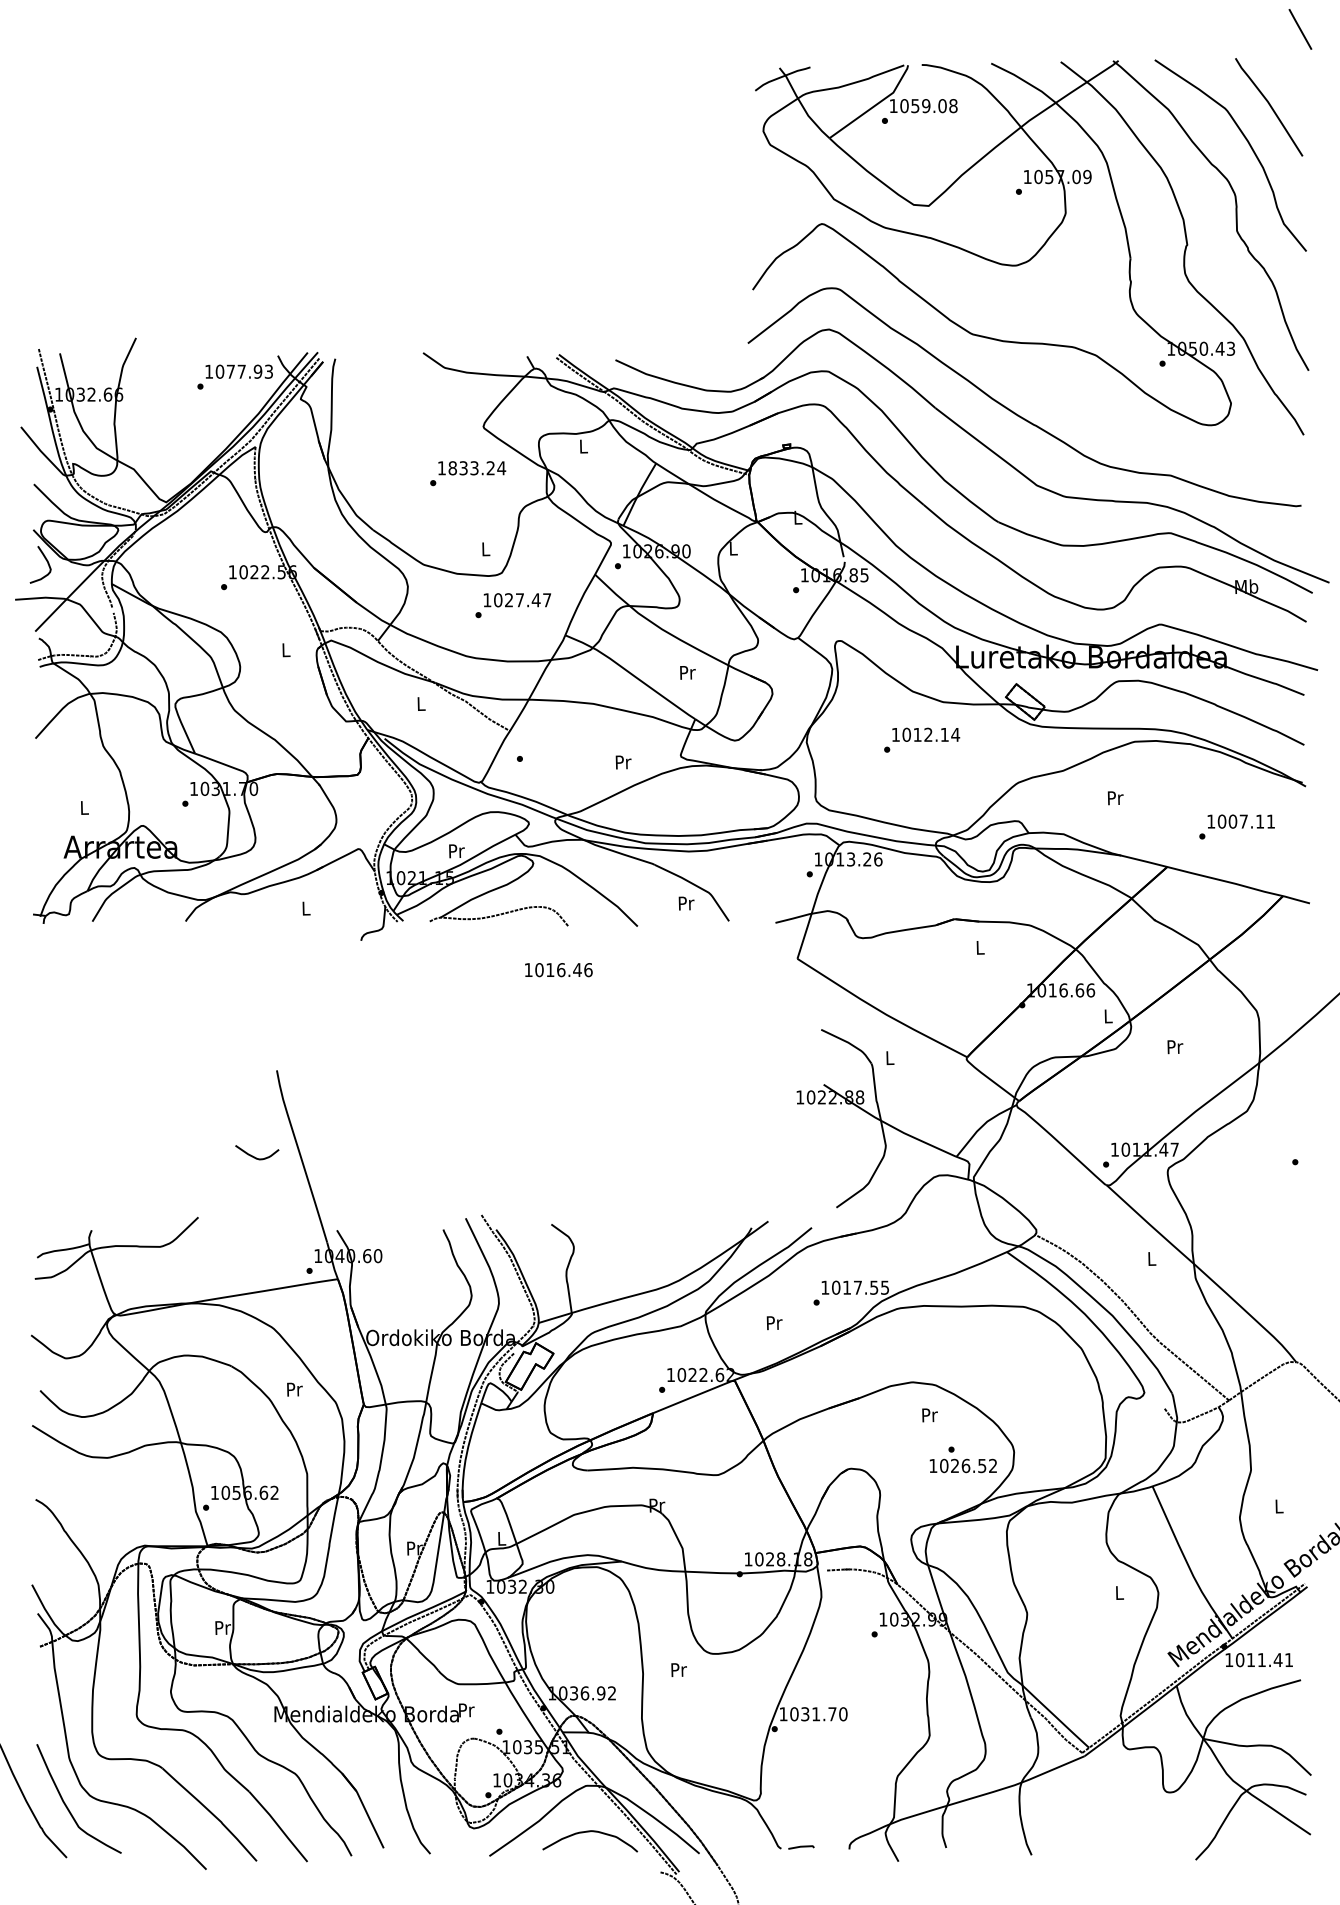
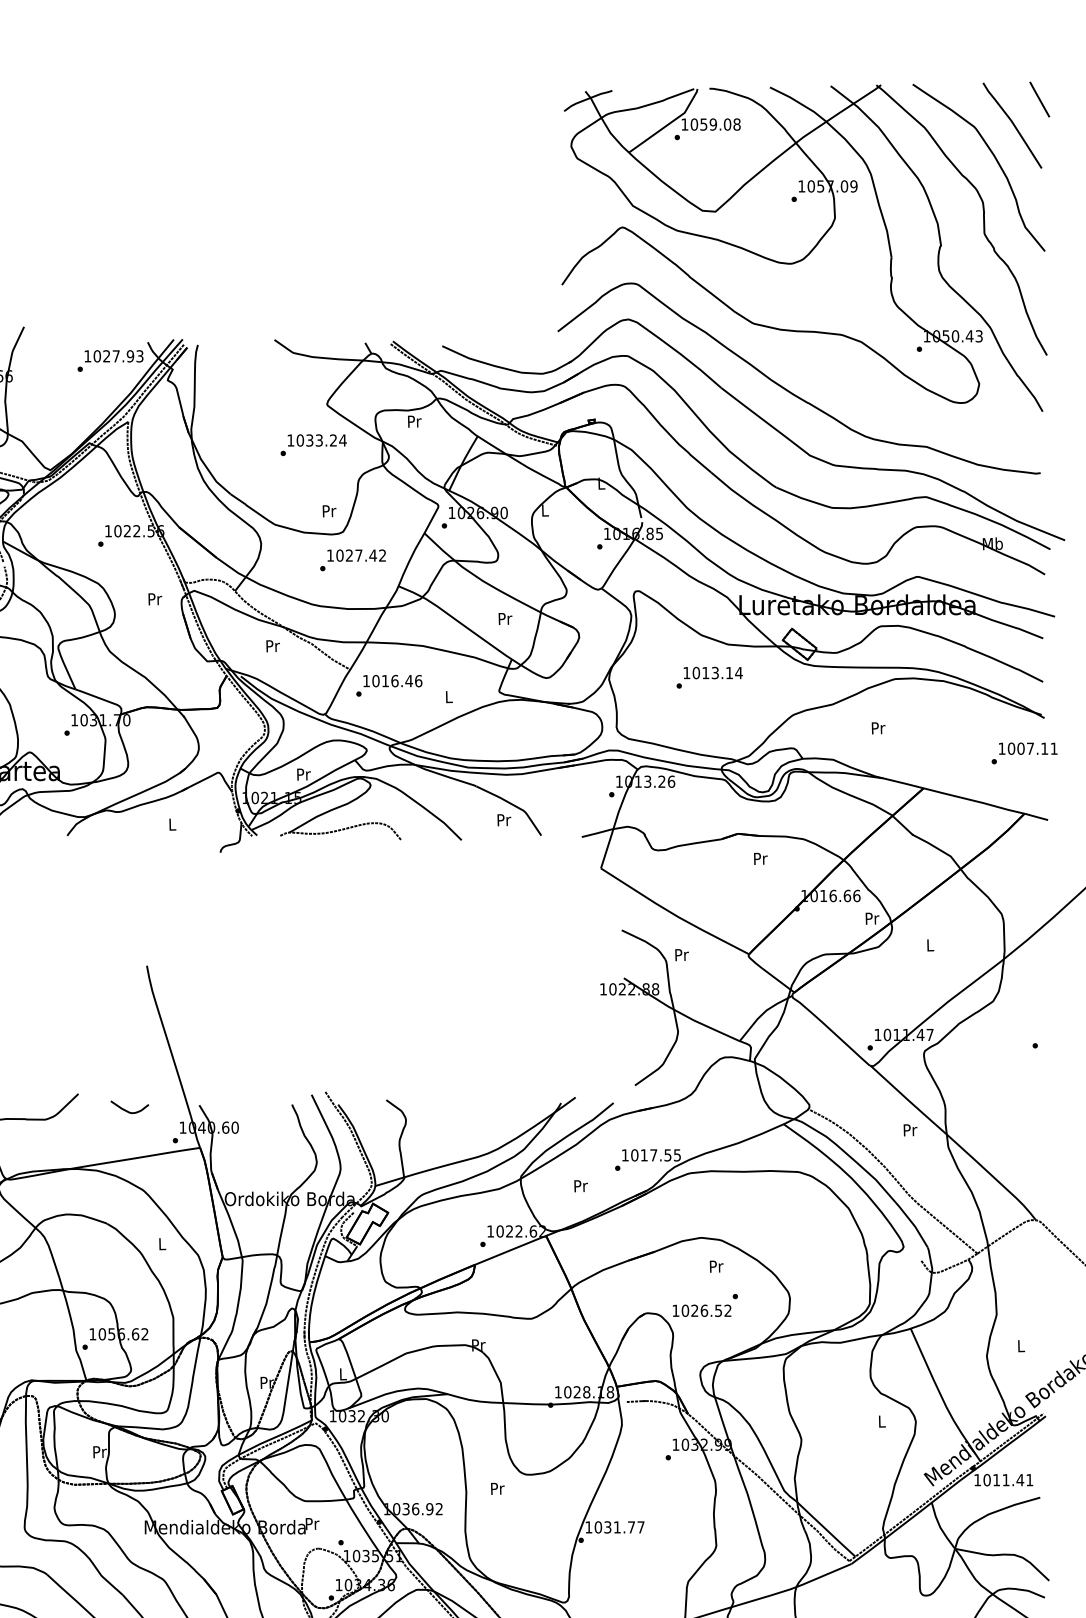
line: (1300, 29) -> (1039, 99), moved
text: (230, 371) -> (106, 356), 1077.93 -> 1027.93
text: (583, 446) -> (414, 421), L -> Pr
text: (452, 468) -> (300, 440), 1833.24 -> 1033.24
text: (486, 549) -> (329, 511), L -> Pr
text: (547, 600) -> (382, 555), 1027.47 -> 1027.42
text: (286, 650) -> (155, 599), L -> Pr
text: (421, 704) -> (273, 646), L -> Pr
text: (928, 734) -> (715, 672), 1012.14 -> 1013.14
text: (623, 762) -> (449, 697), Pr -> L
text: (1236, 826) -> (1024, 752), moved
text: (980, 947) -> (760, 858), L -> Pr
text: (558, 970) -> (392, 681), moved
text: (1108, 1016) -> (872, 918), L -> Pr
text: (1175, 1047) -> (930, 945), Pr -> L
text: (890, 1058) -> (682, 955), L -> Pr
curve: (254, 1156) -> (127, 1110), moved
text: (1152, 1258) -> (910, 1129), L -> Pr
text: (294, 1389) -> (162, 1244), Pr -> L
text: (962, 1465) -> (701, 1310), moved
text: (843, 1714) -> (641, 1527), 1031.70 -> 1031.77

